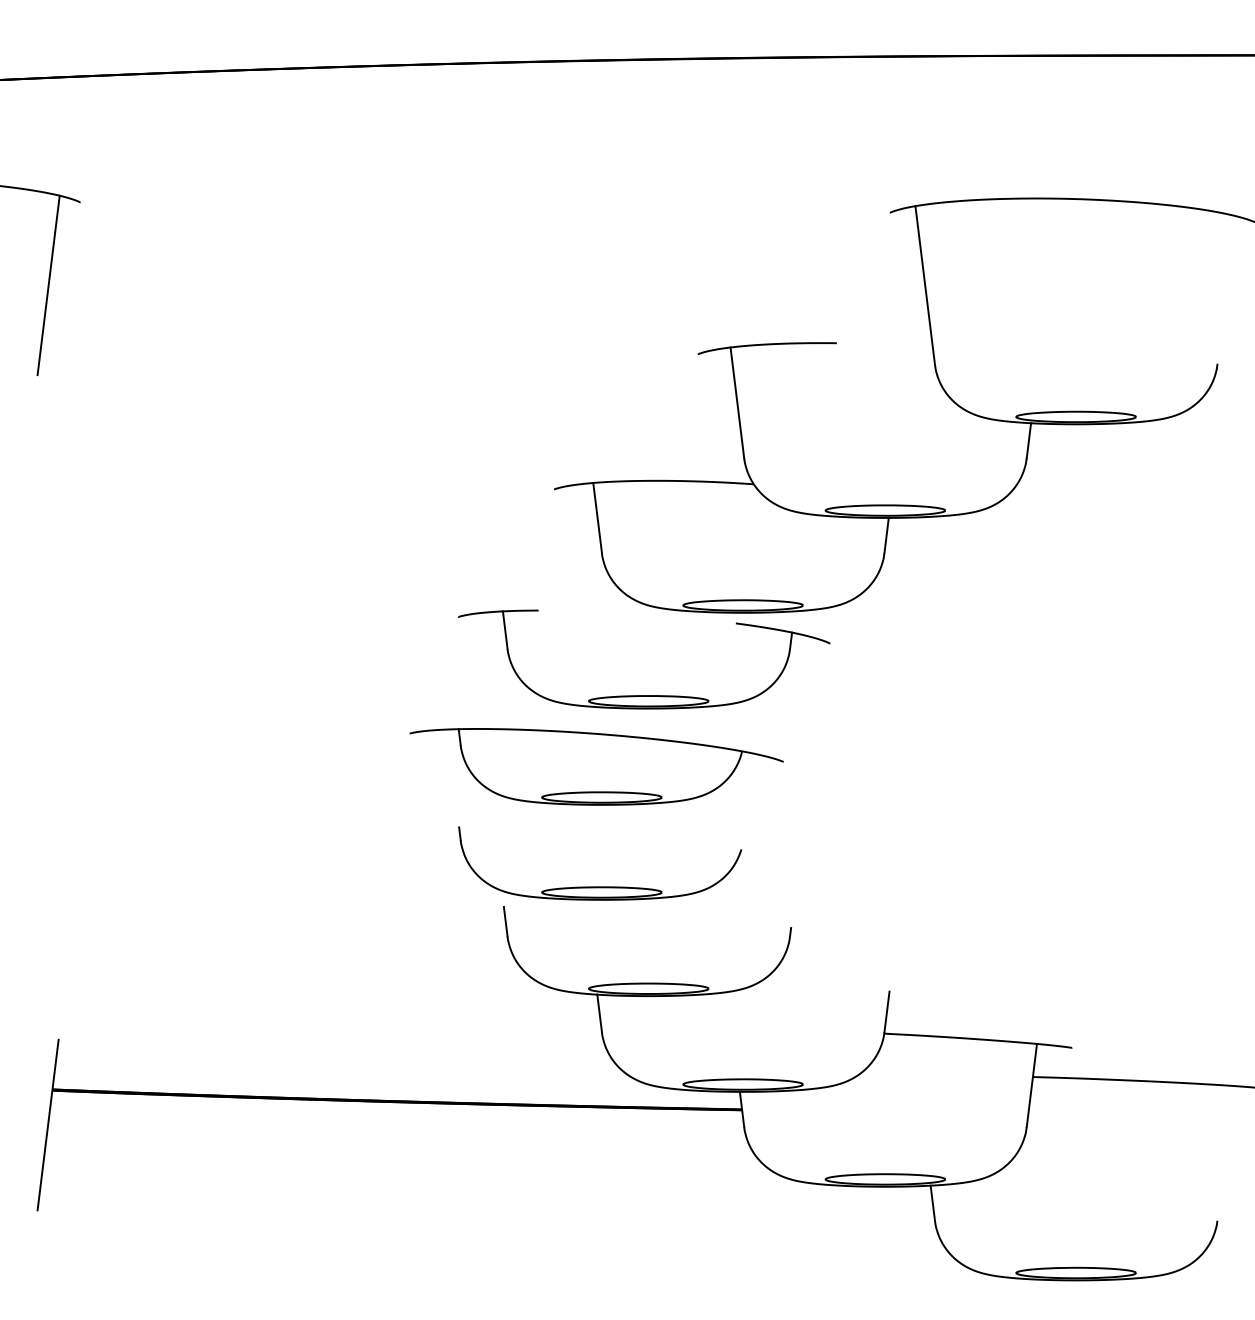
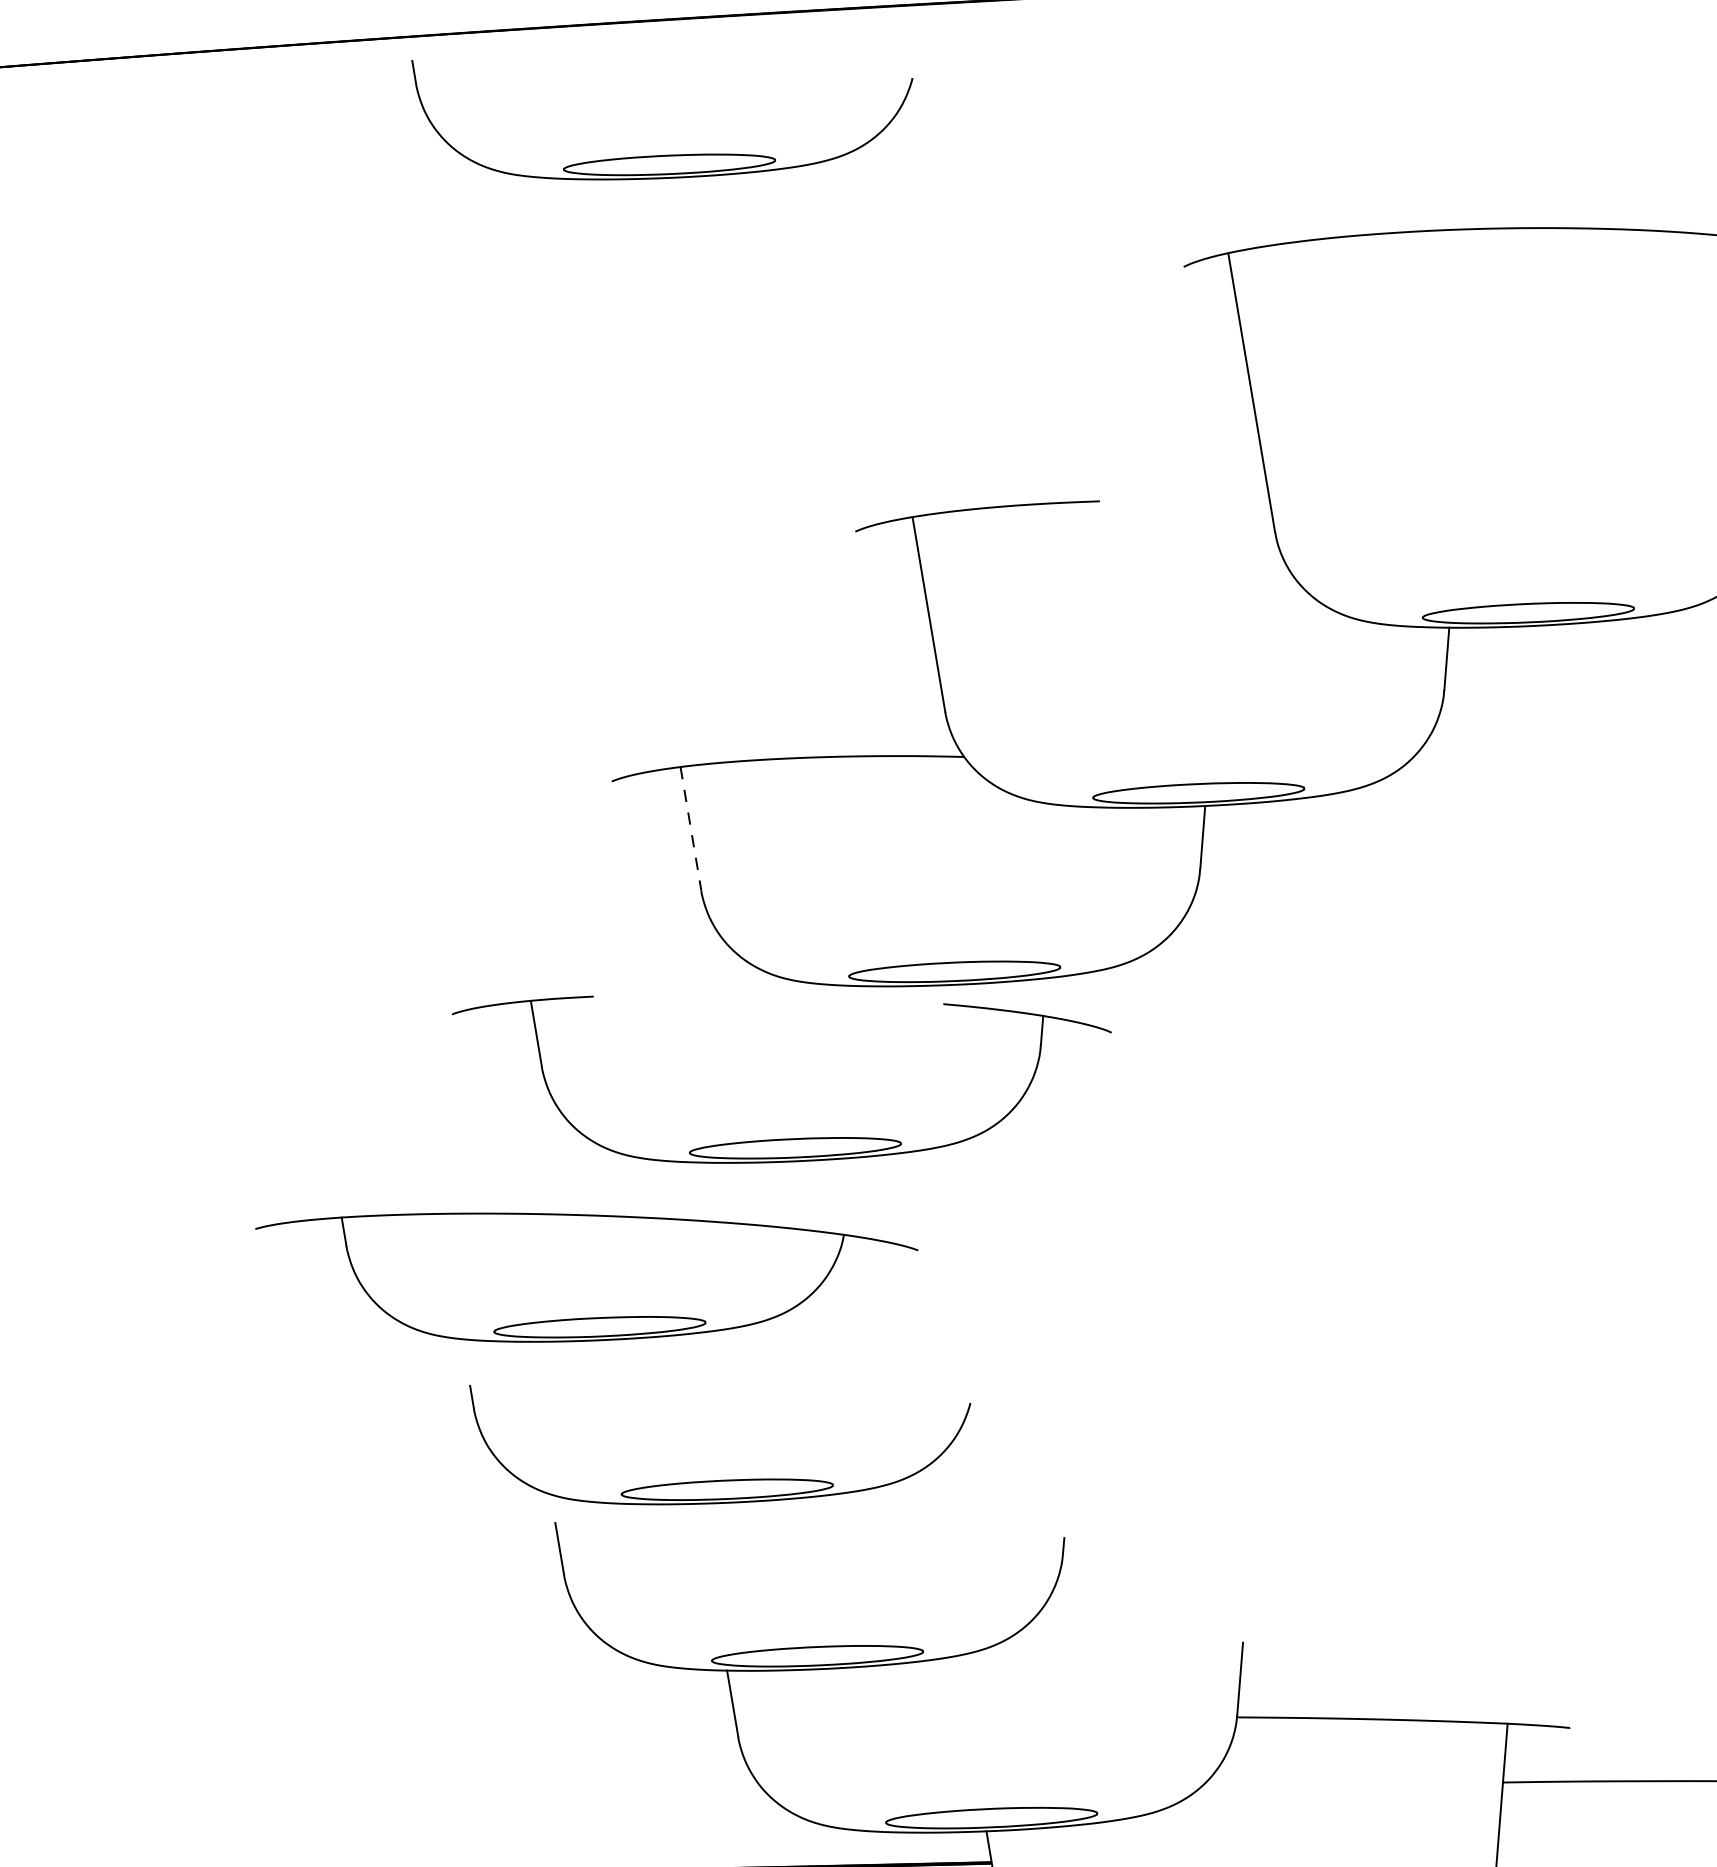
part: (600, 136) -> (666, 154), added
line: (597, 518) -> (690, 829), solid -> dashed
part: (596, 766) -> (587, 1272), moved

